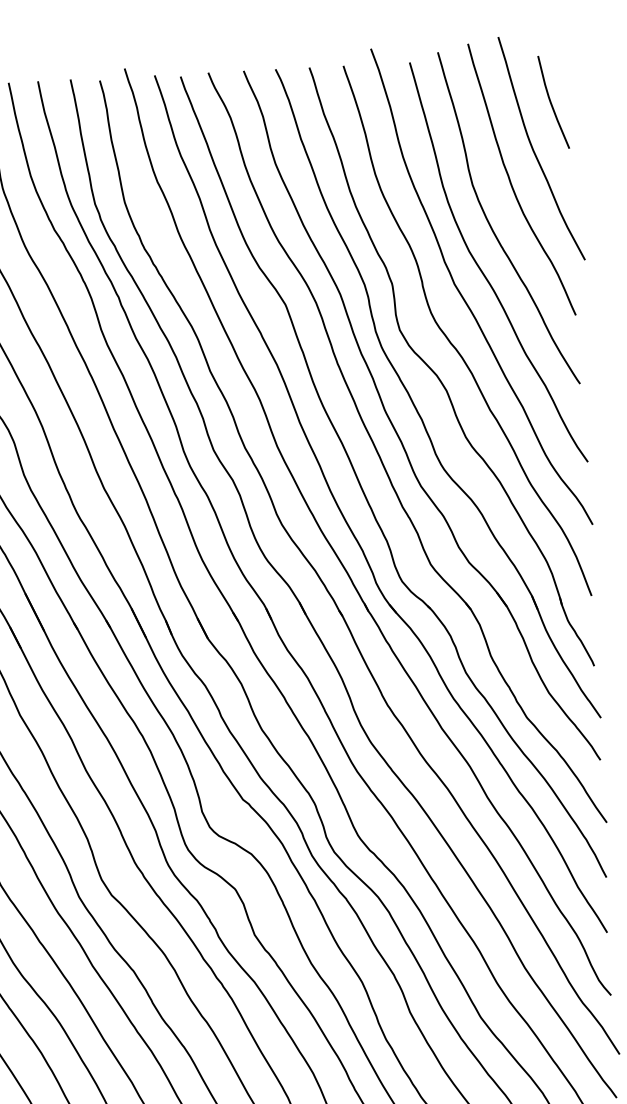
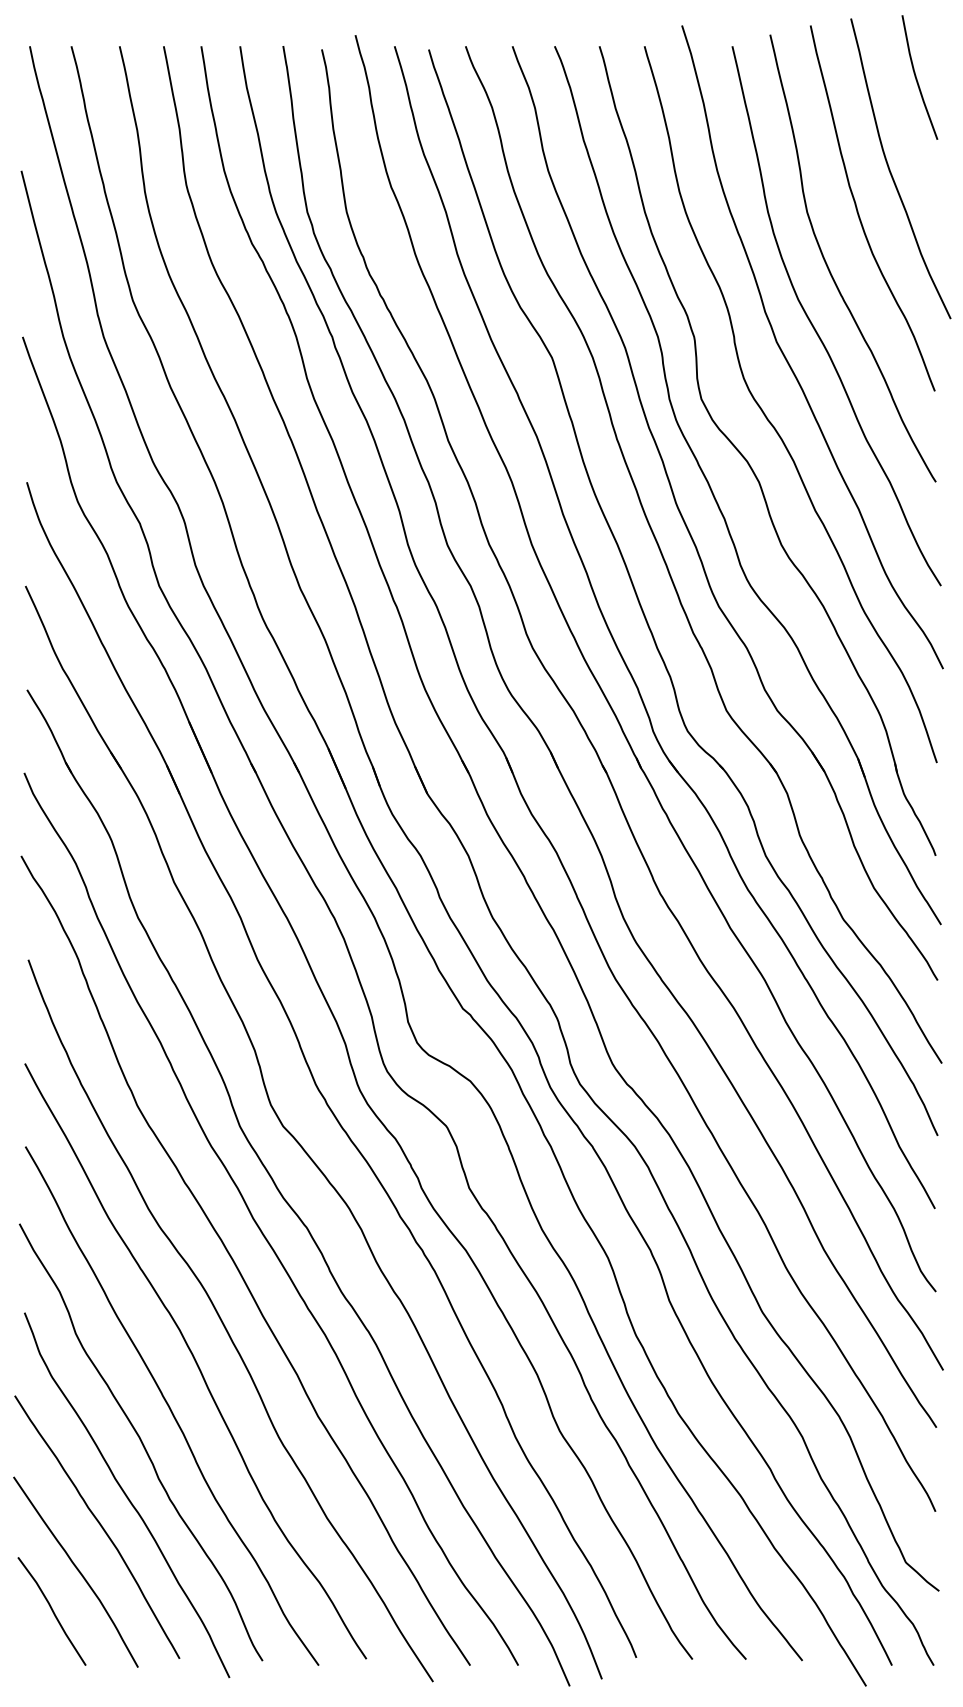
curve: (551, 103) -> (917, 78), moved

